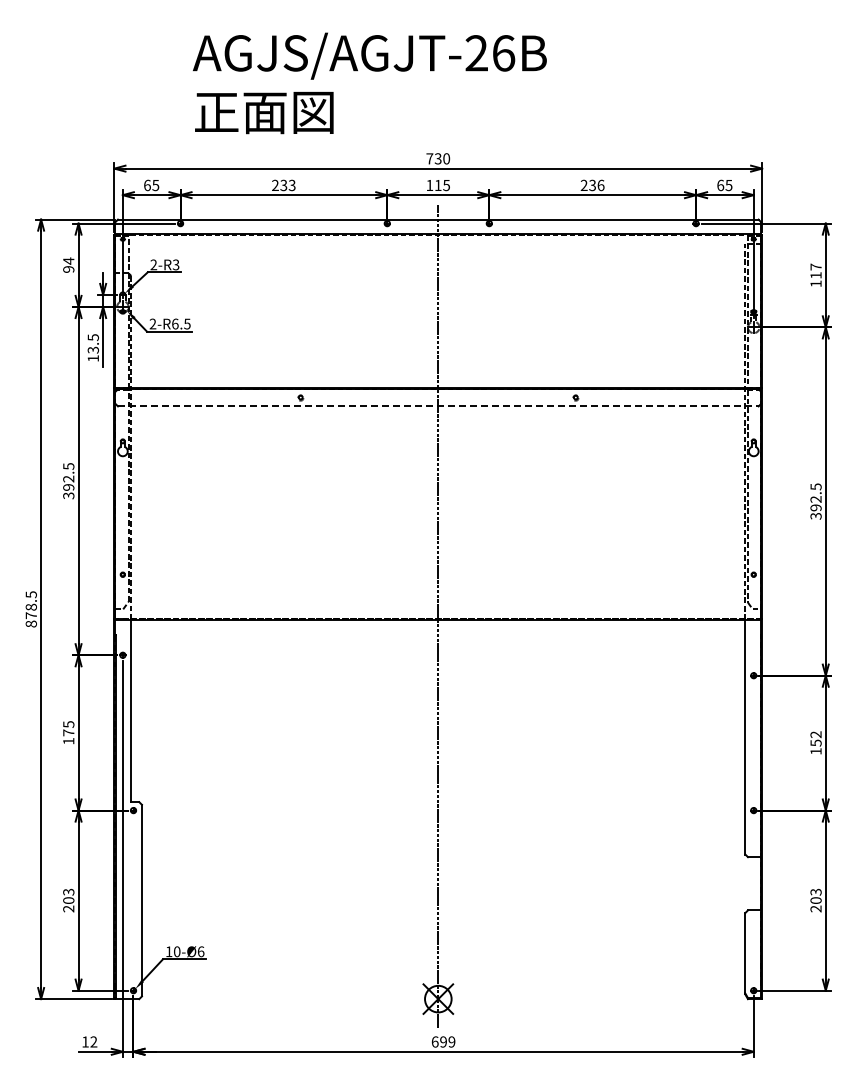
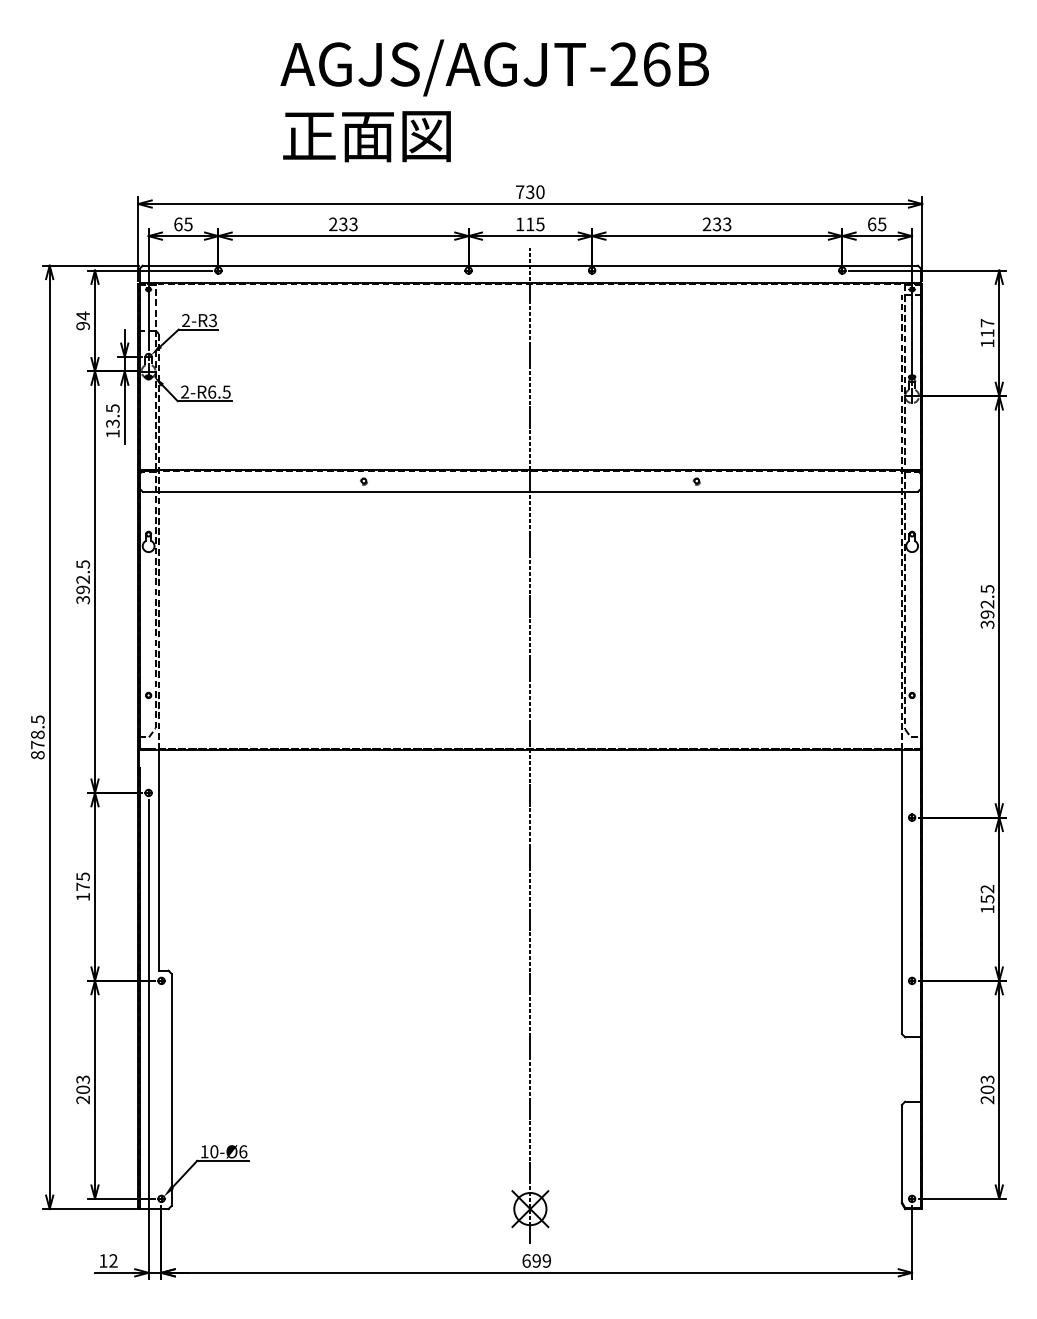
text: (369, 83) -> (494, 100), moved
text: (600, 185) -> (726, 224), 236 -> 233
line: (438, 406) -> (530, 491), dashed -> solid

